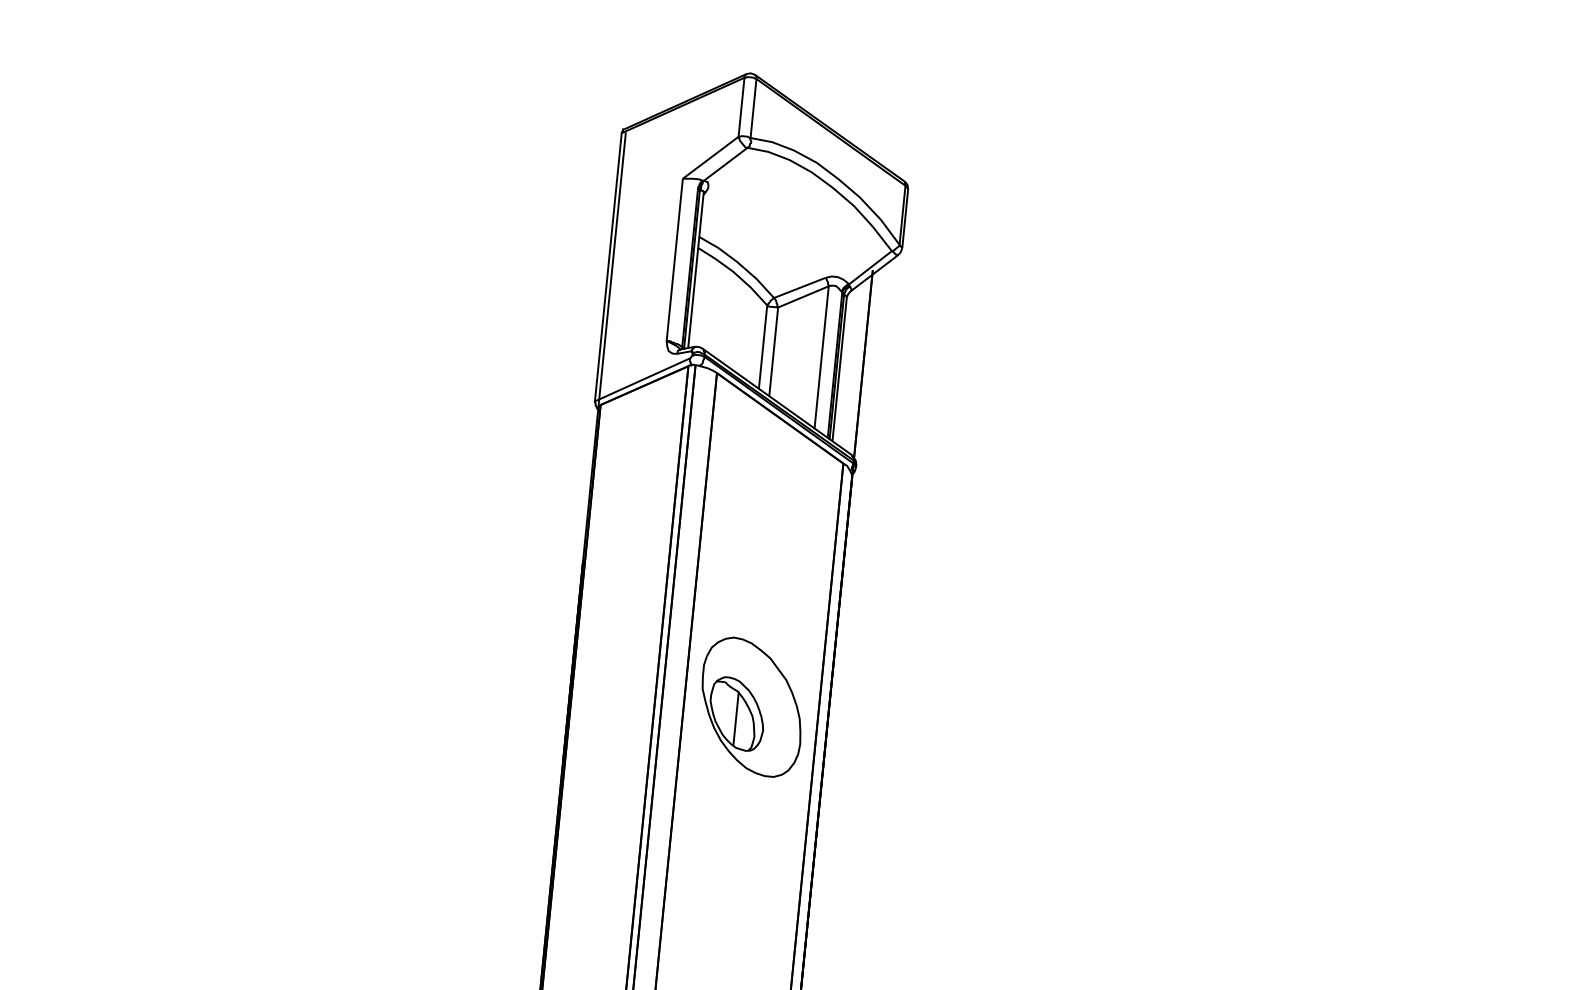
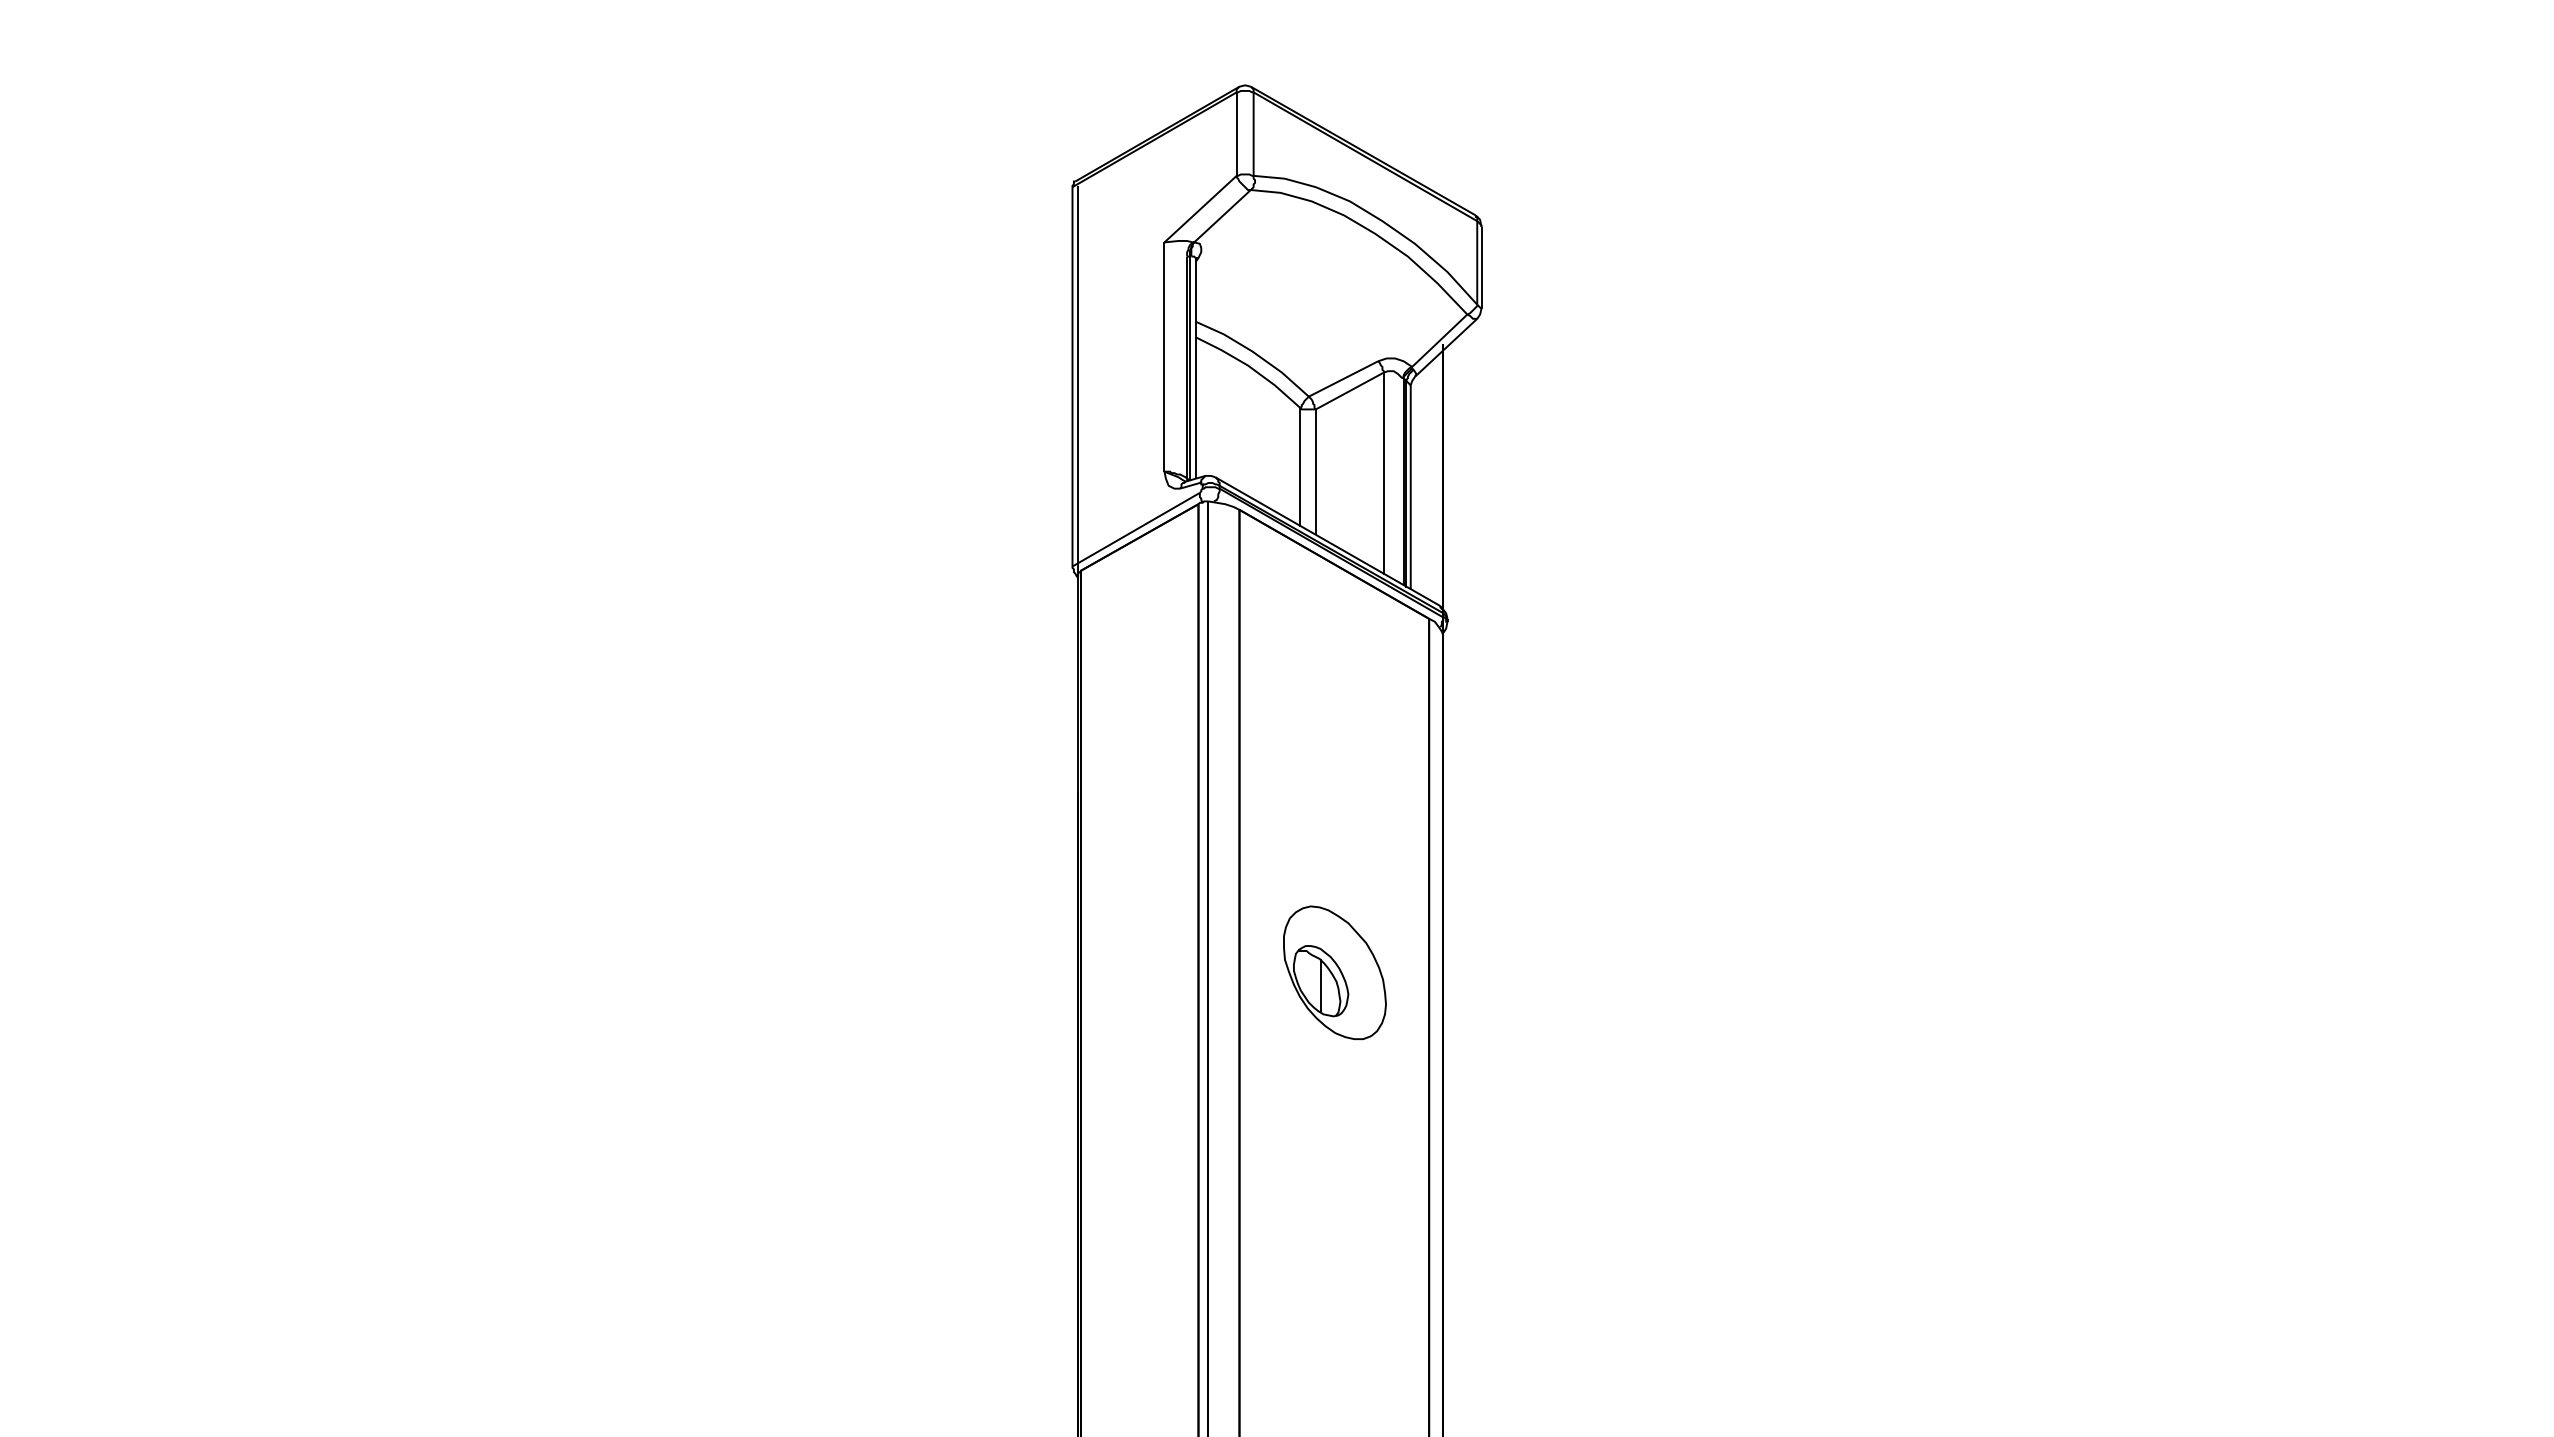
part: (751, 706) -> (1334, 972), size x0.7

